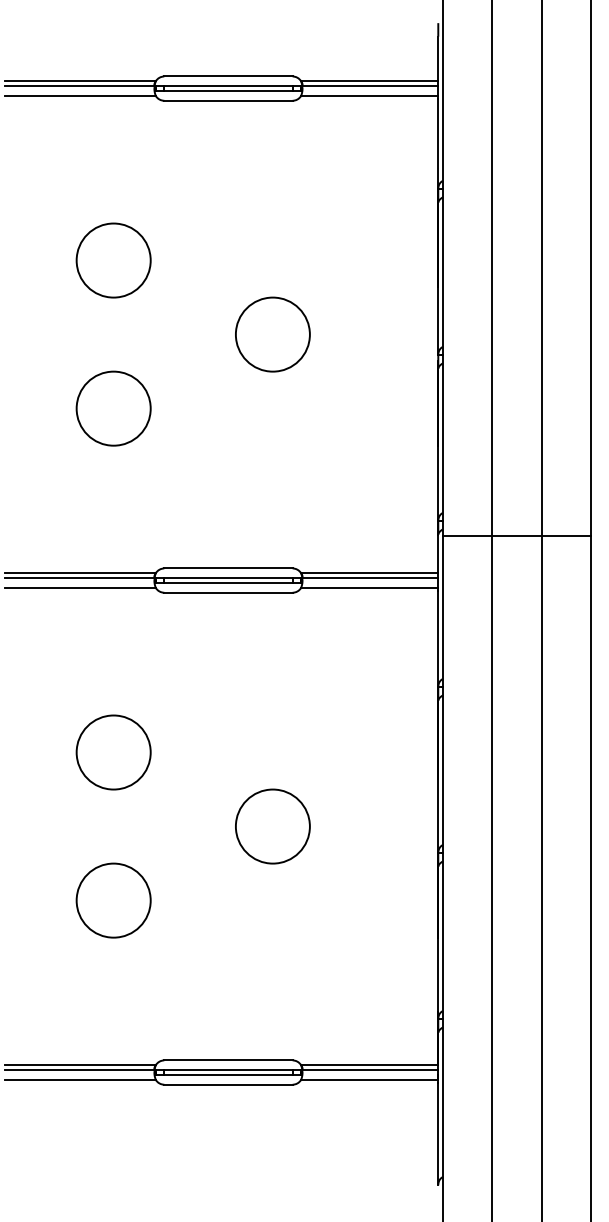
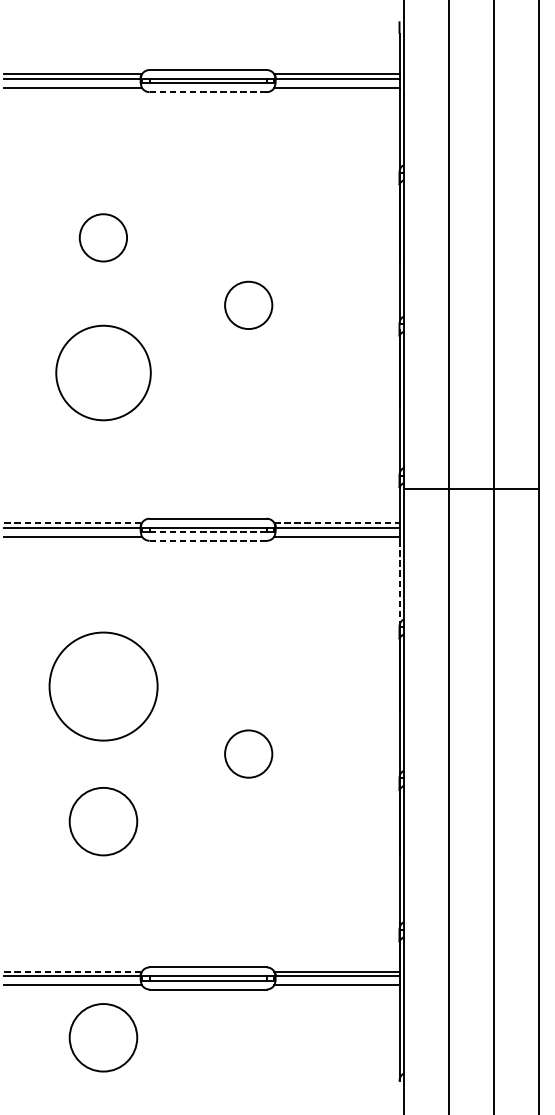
line: (227, 100) -> (207, 91), solid -> dashed
circle: (113, 260) -> (103, 237), size x0.7
circle: (272, 334) -> (248, 305), size x0.7
circle: (113, 408) -> (103, 372), size x1.4
line: (80, 573) -> (73, 523), solid -> dashed
line: (369, 573) -> (336, 523), solid -> dashed
line: (227, 583) -> (207, 532), solid -> dashed
line: (227, 592) -> (207, 540), solid -> dashed
line: (438, 638) -> (399, 582), solid -> dashed
circle: (113, 752) -> (103, 686), size x1.6
circle: (272, 826) -> (248, 754), size x0.7
line: (80, 1065) -> (73, 972), solid -> dashed
circle: (113, 1137) -> (103, 1037), added

